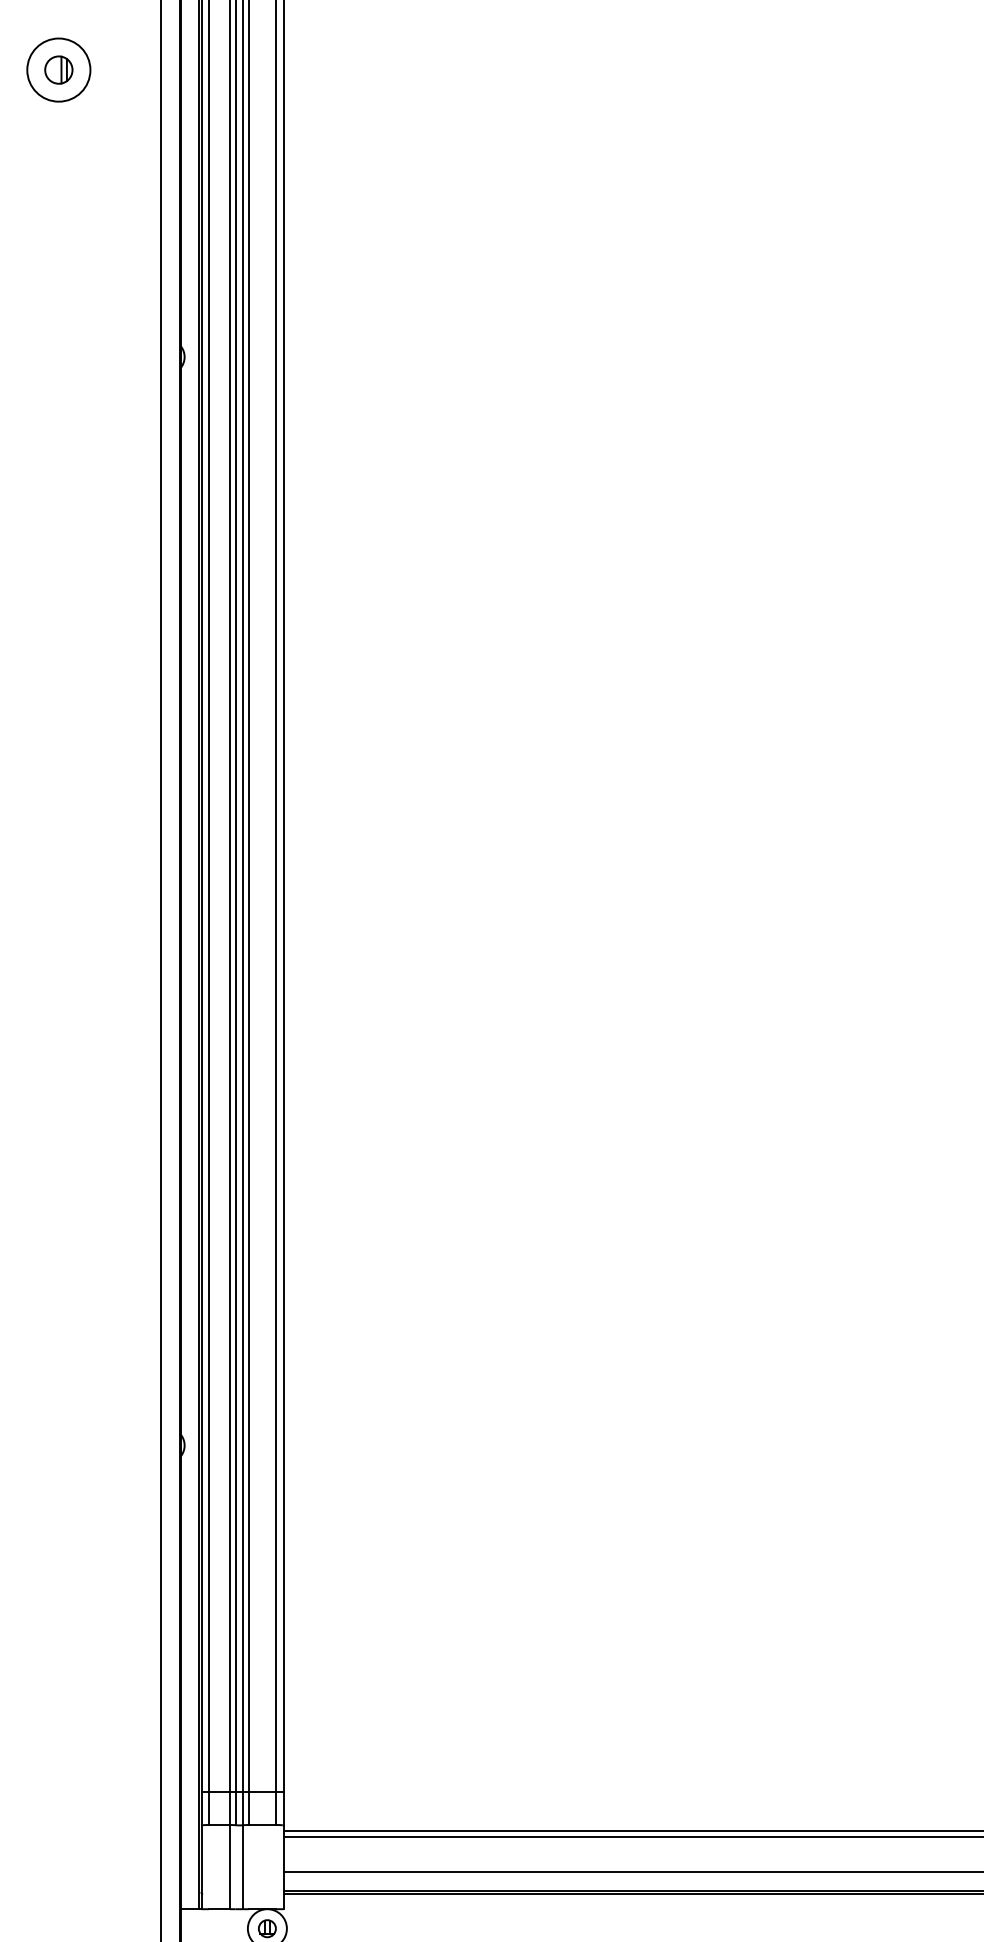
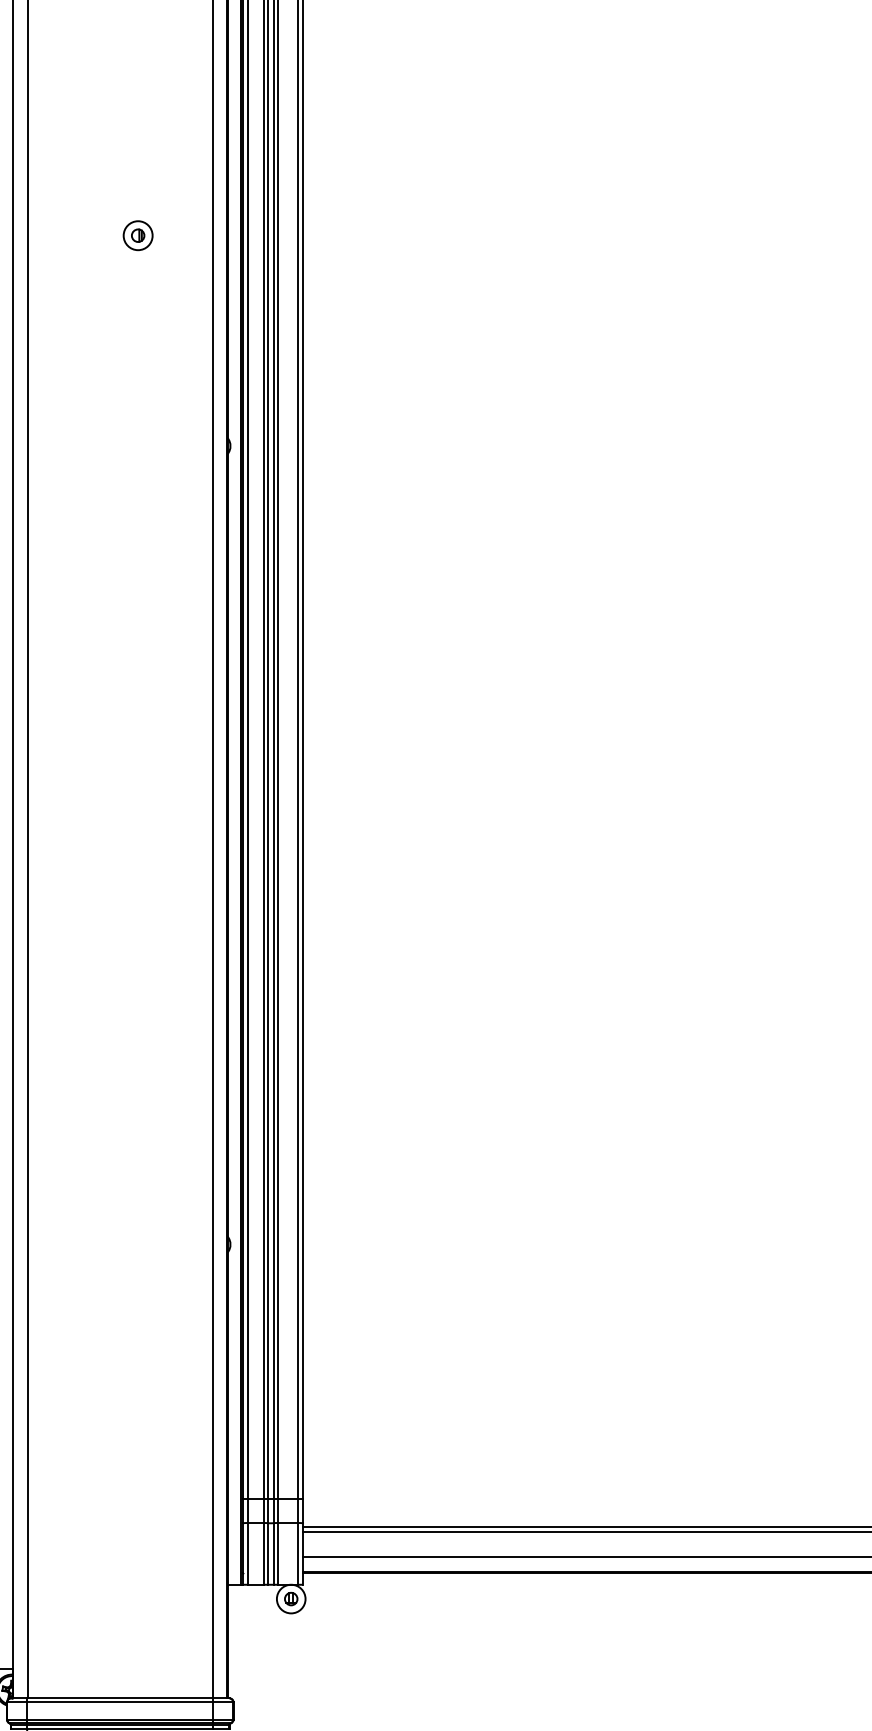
part: (57, 70) -> (137, 235), size x0.62
line: (209, 1866) -> (248, 1553), added
line: (235, 1866) -> (267, 1553), added
line: (248, 1866) -> (277, 1553), added
line: (275, 1866) -> (297, 1553), added

